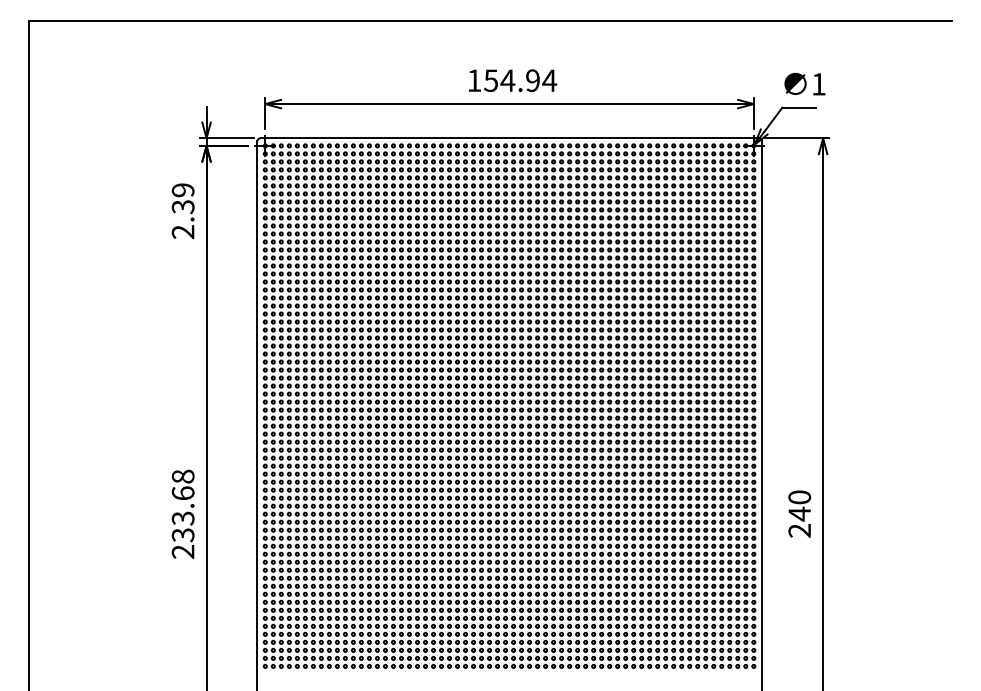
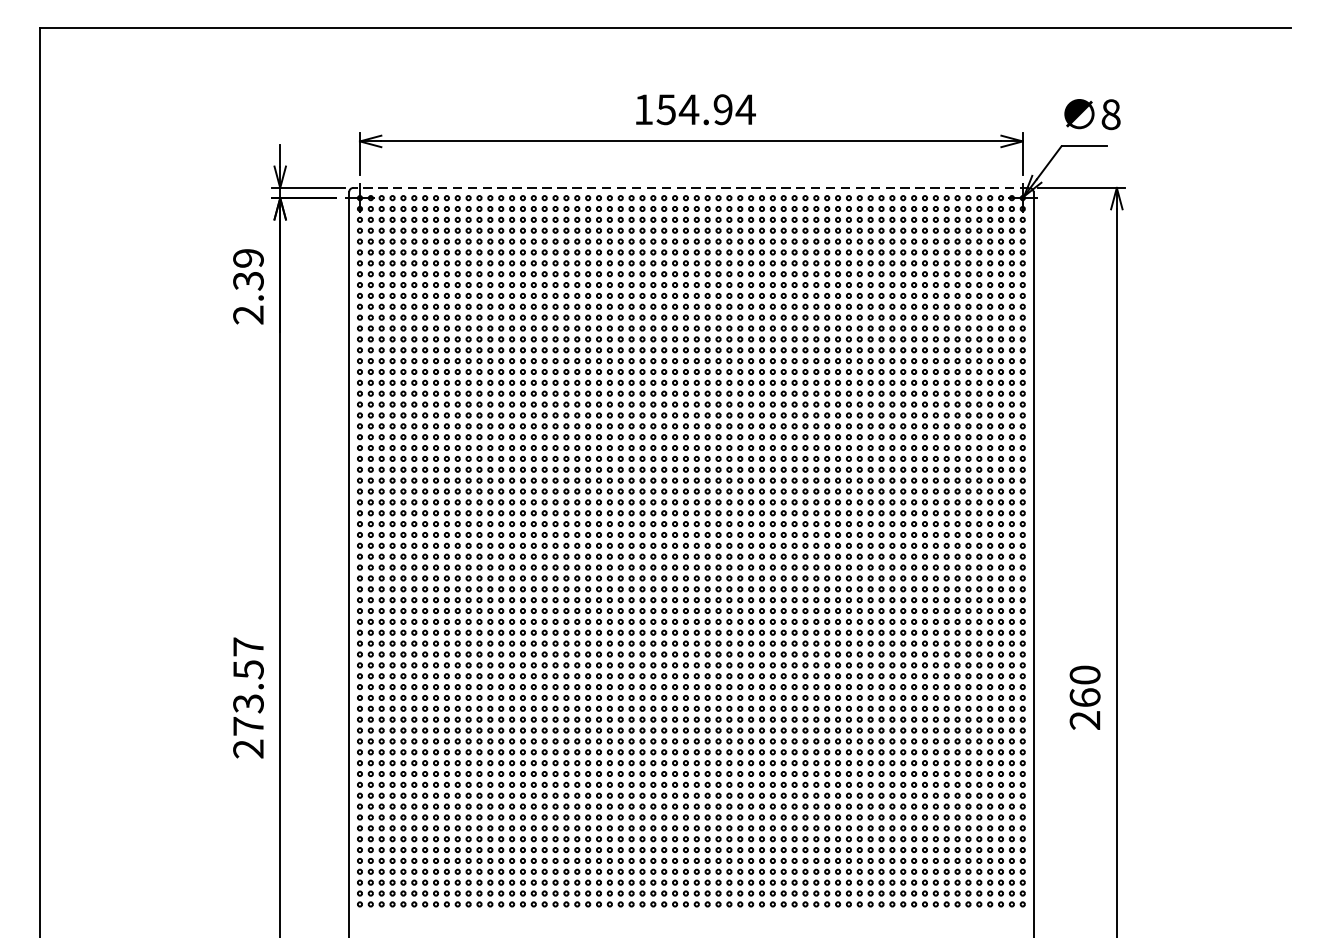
text: (818, 84) -> (1110, 114), 1 -> 8
line: (509, 138) -> (691, 188), solid -> dashed
text: (182, 505) -> (247, 686), 233.68 -> 273.57
text: (799, 513) -> (1084, 696), 240 -> 260

